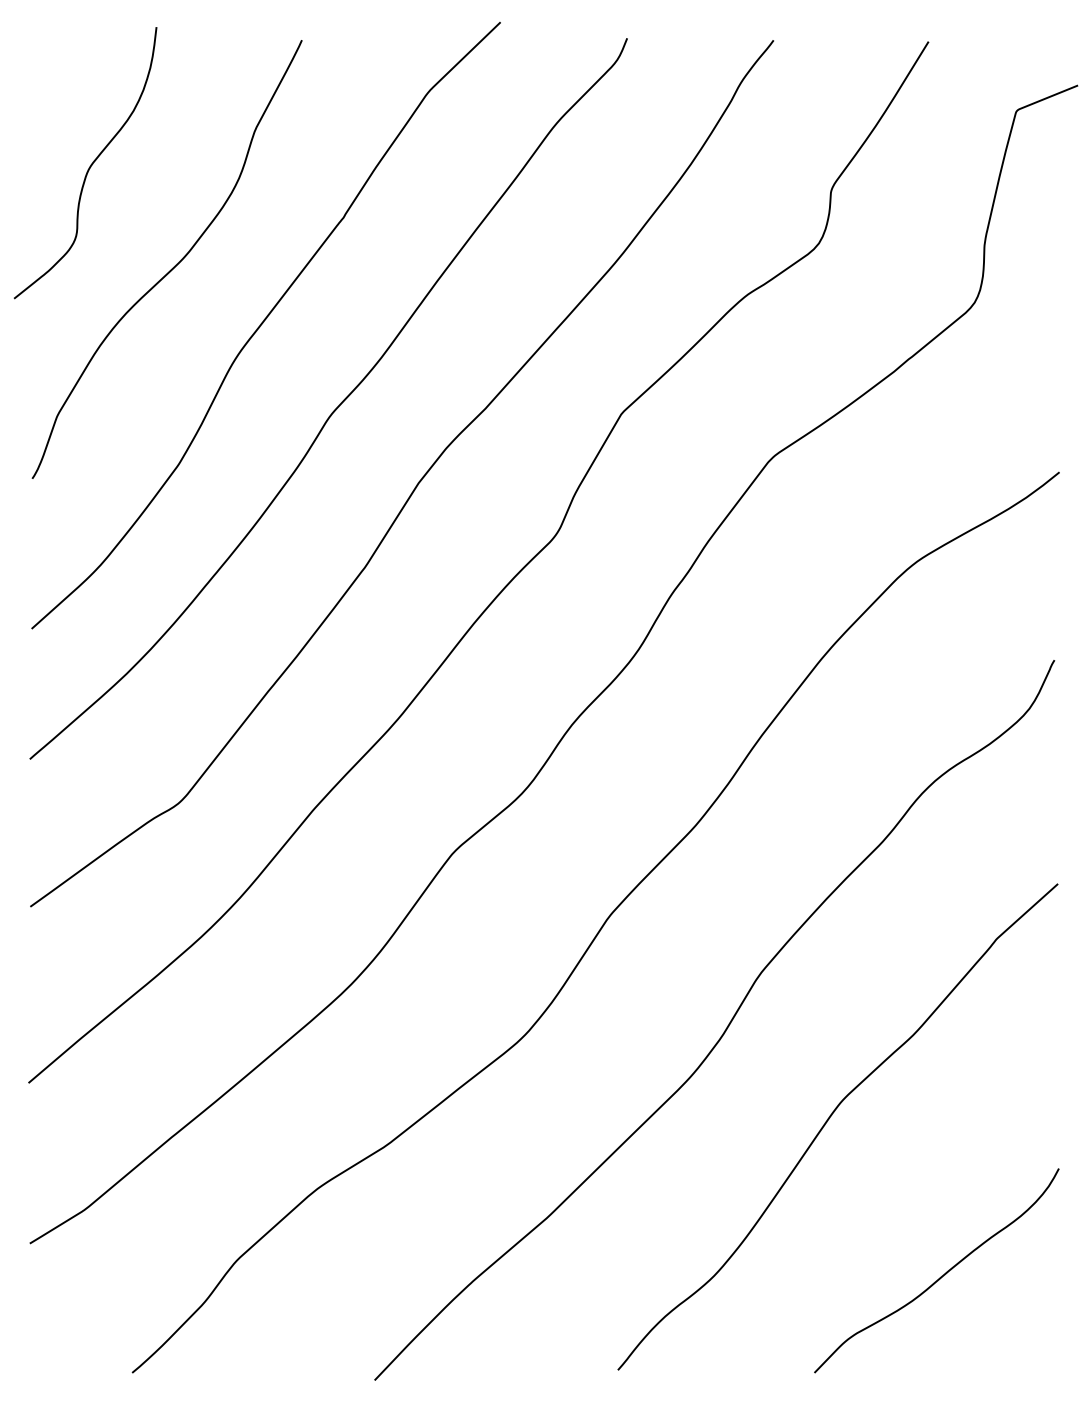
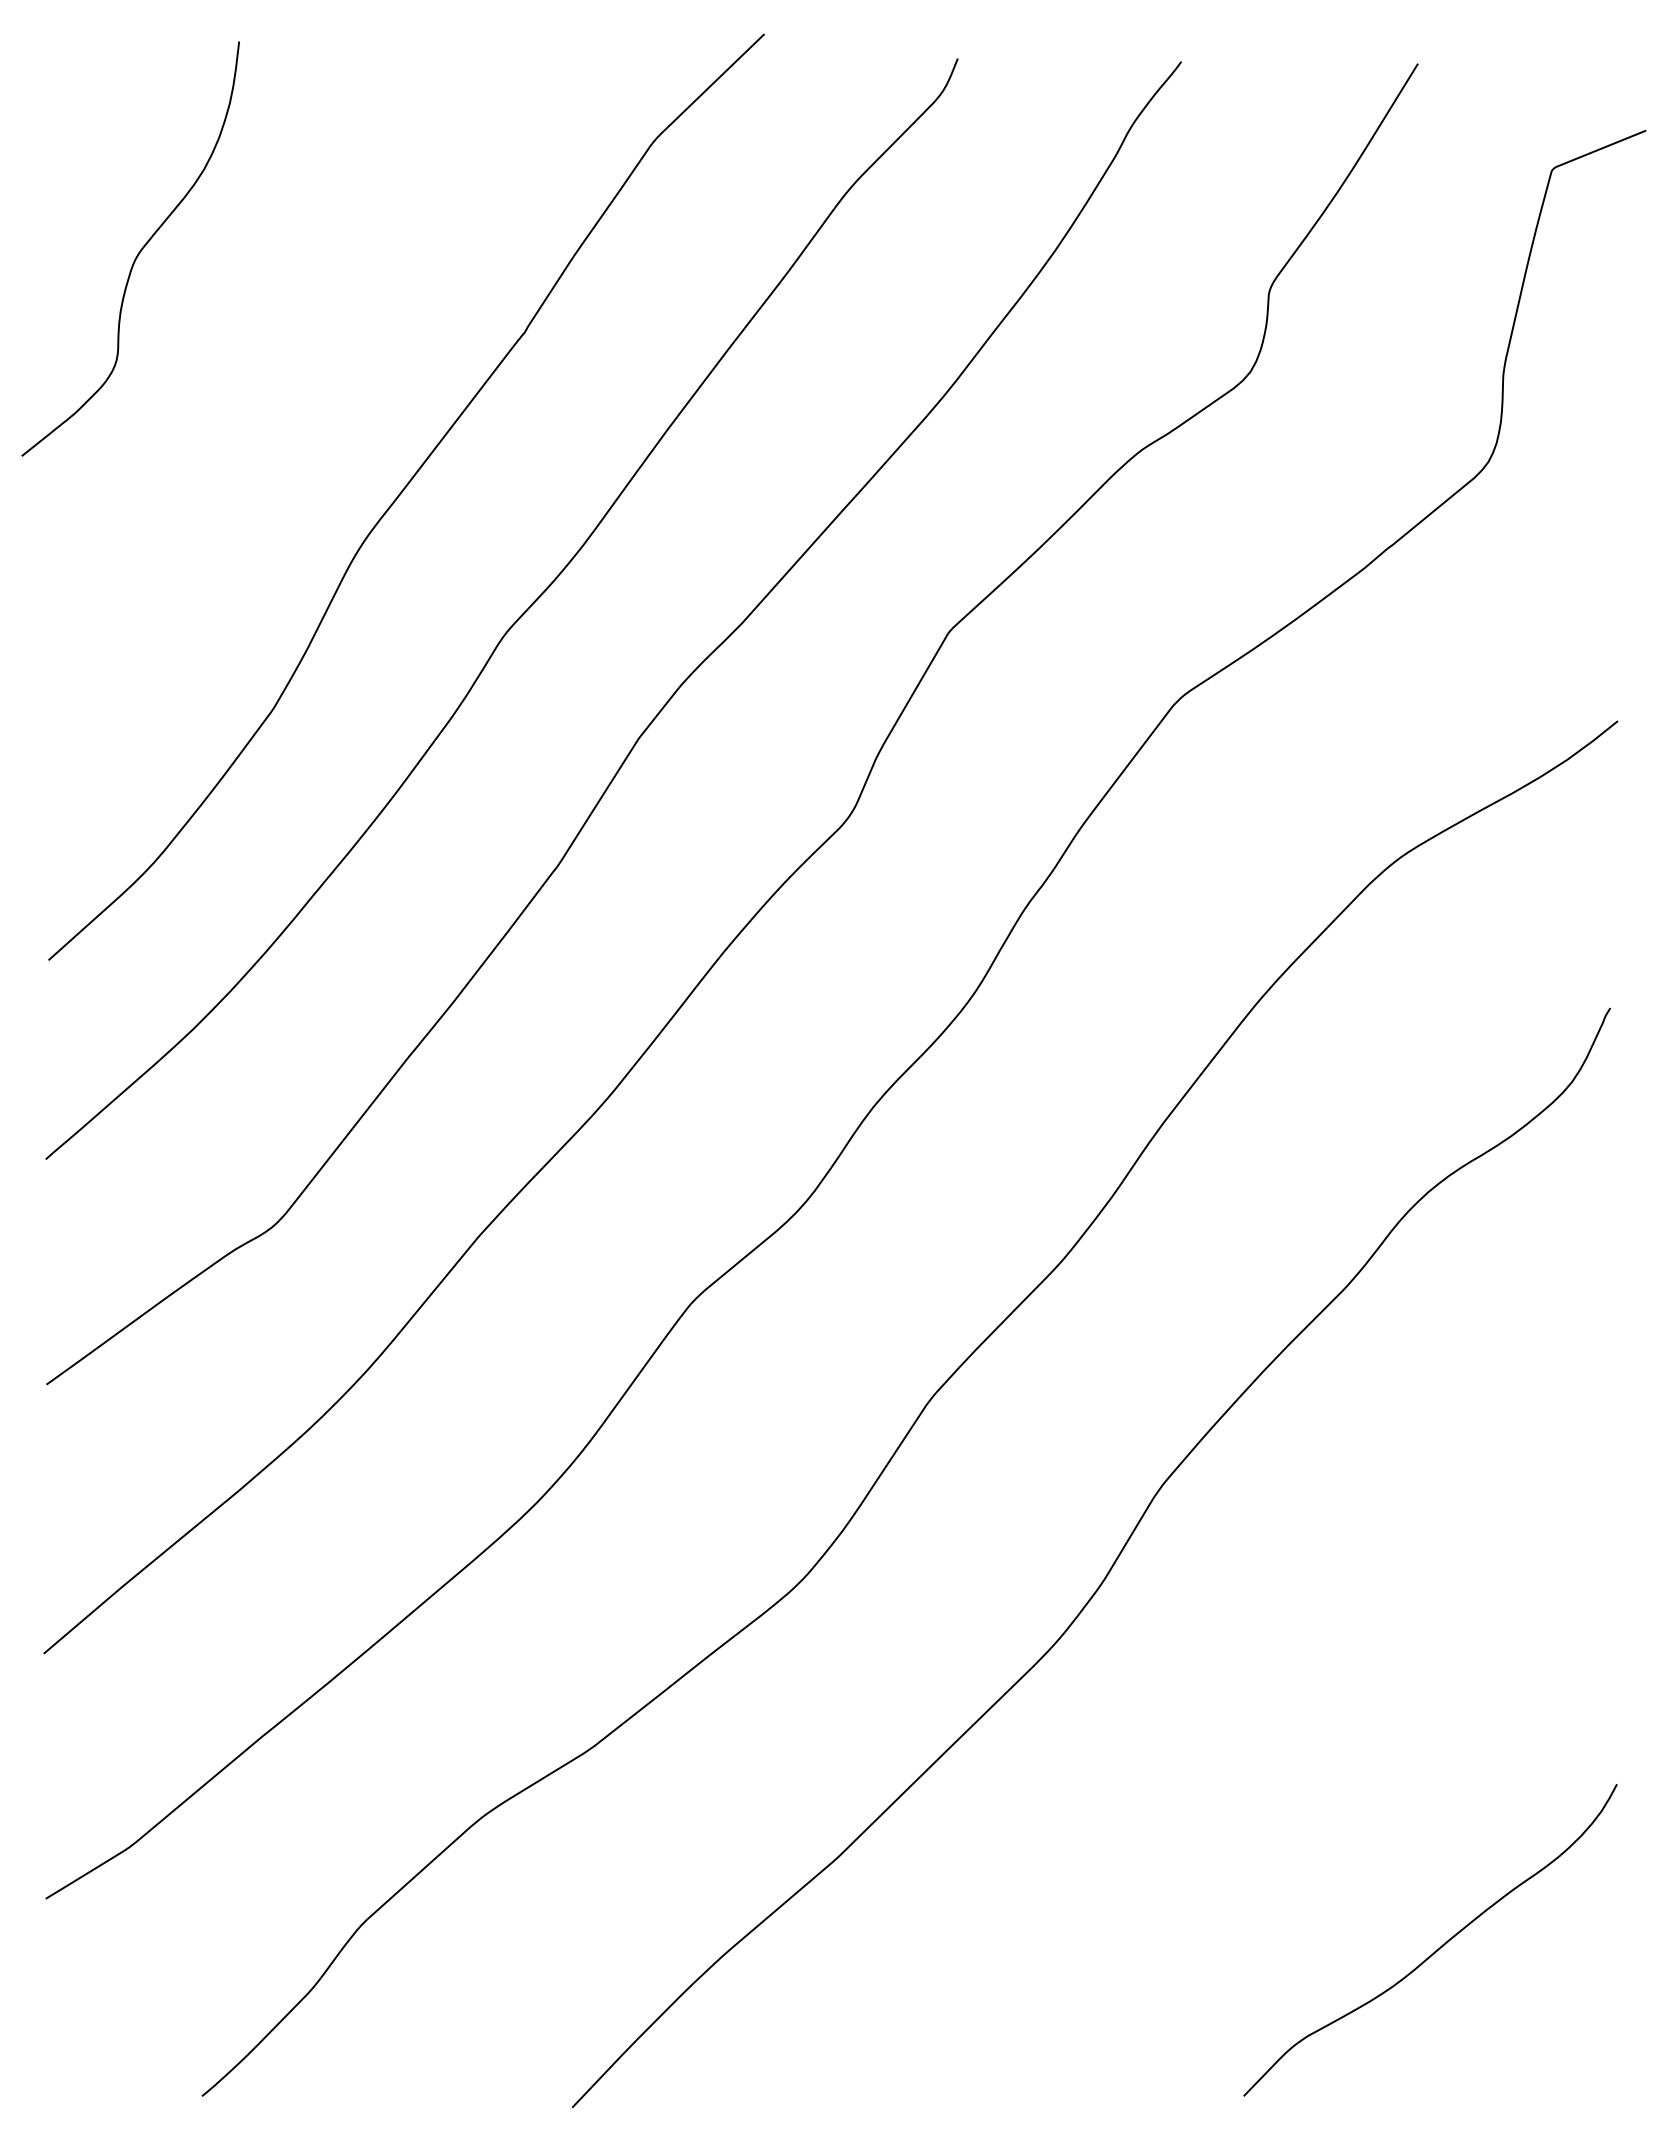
curve: (173, 266) -> (265, 406), removed
curve: (829, 1119) -> (1266, 1709), removed

